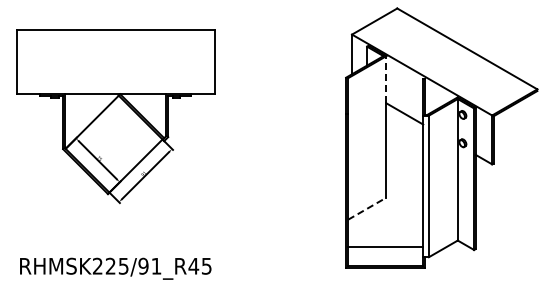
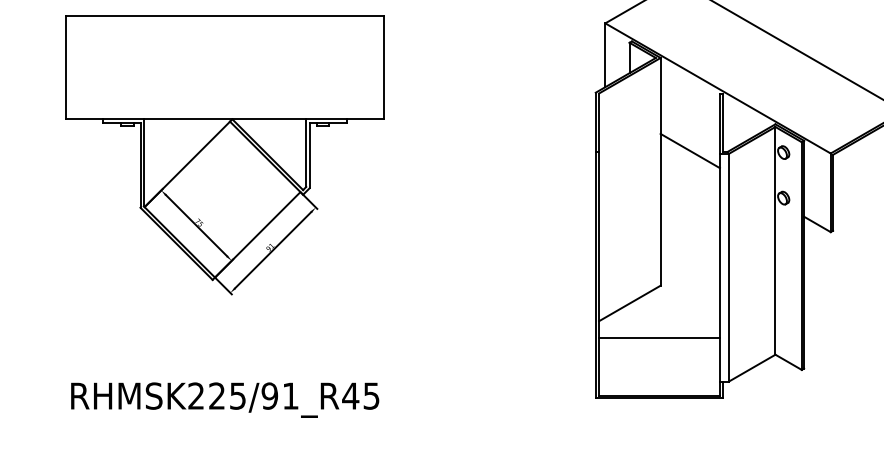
line: (386, 79) -> (660, 95), dashed -> solid
line: (367, 208) -> (630, 303), dashed -> solid
line: (385, 247) -> (659, 338), moved

